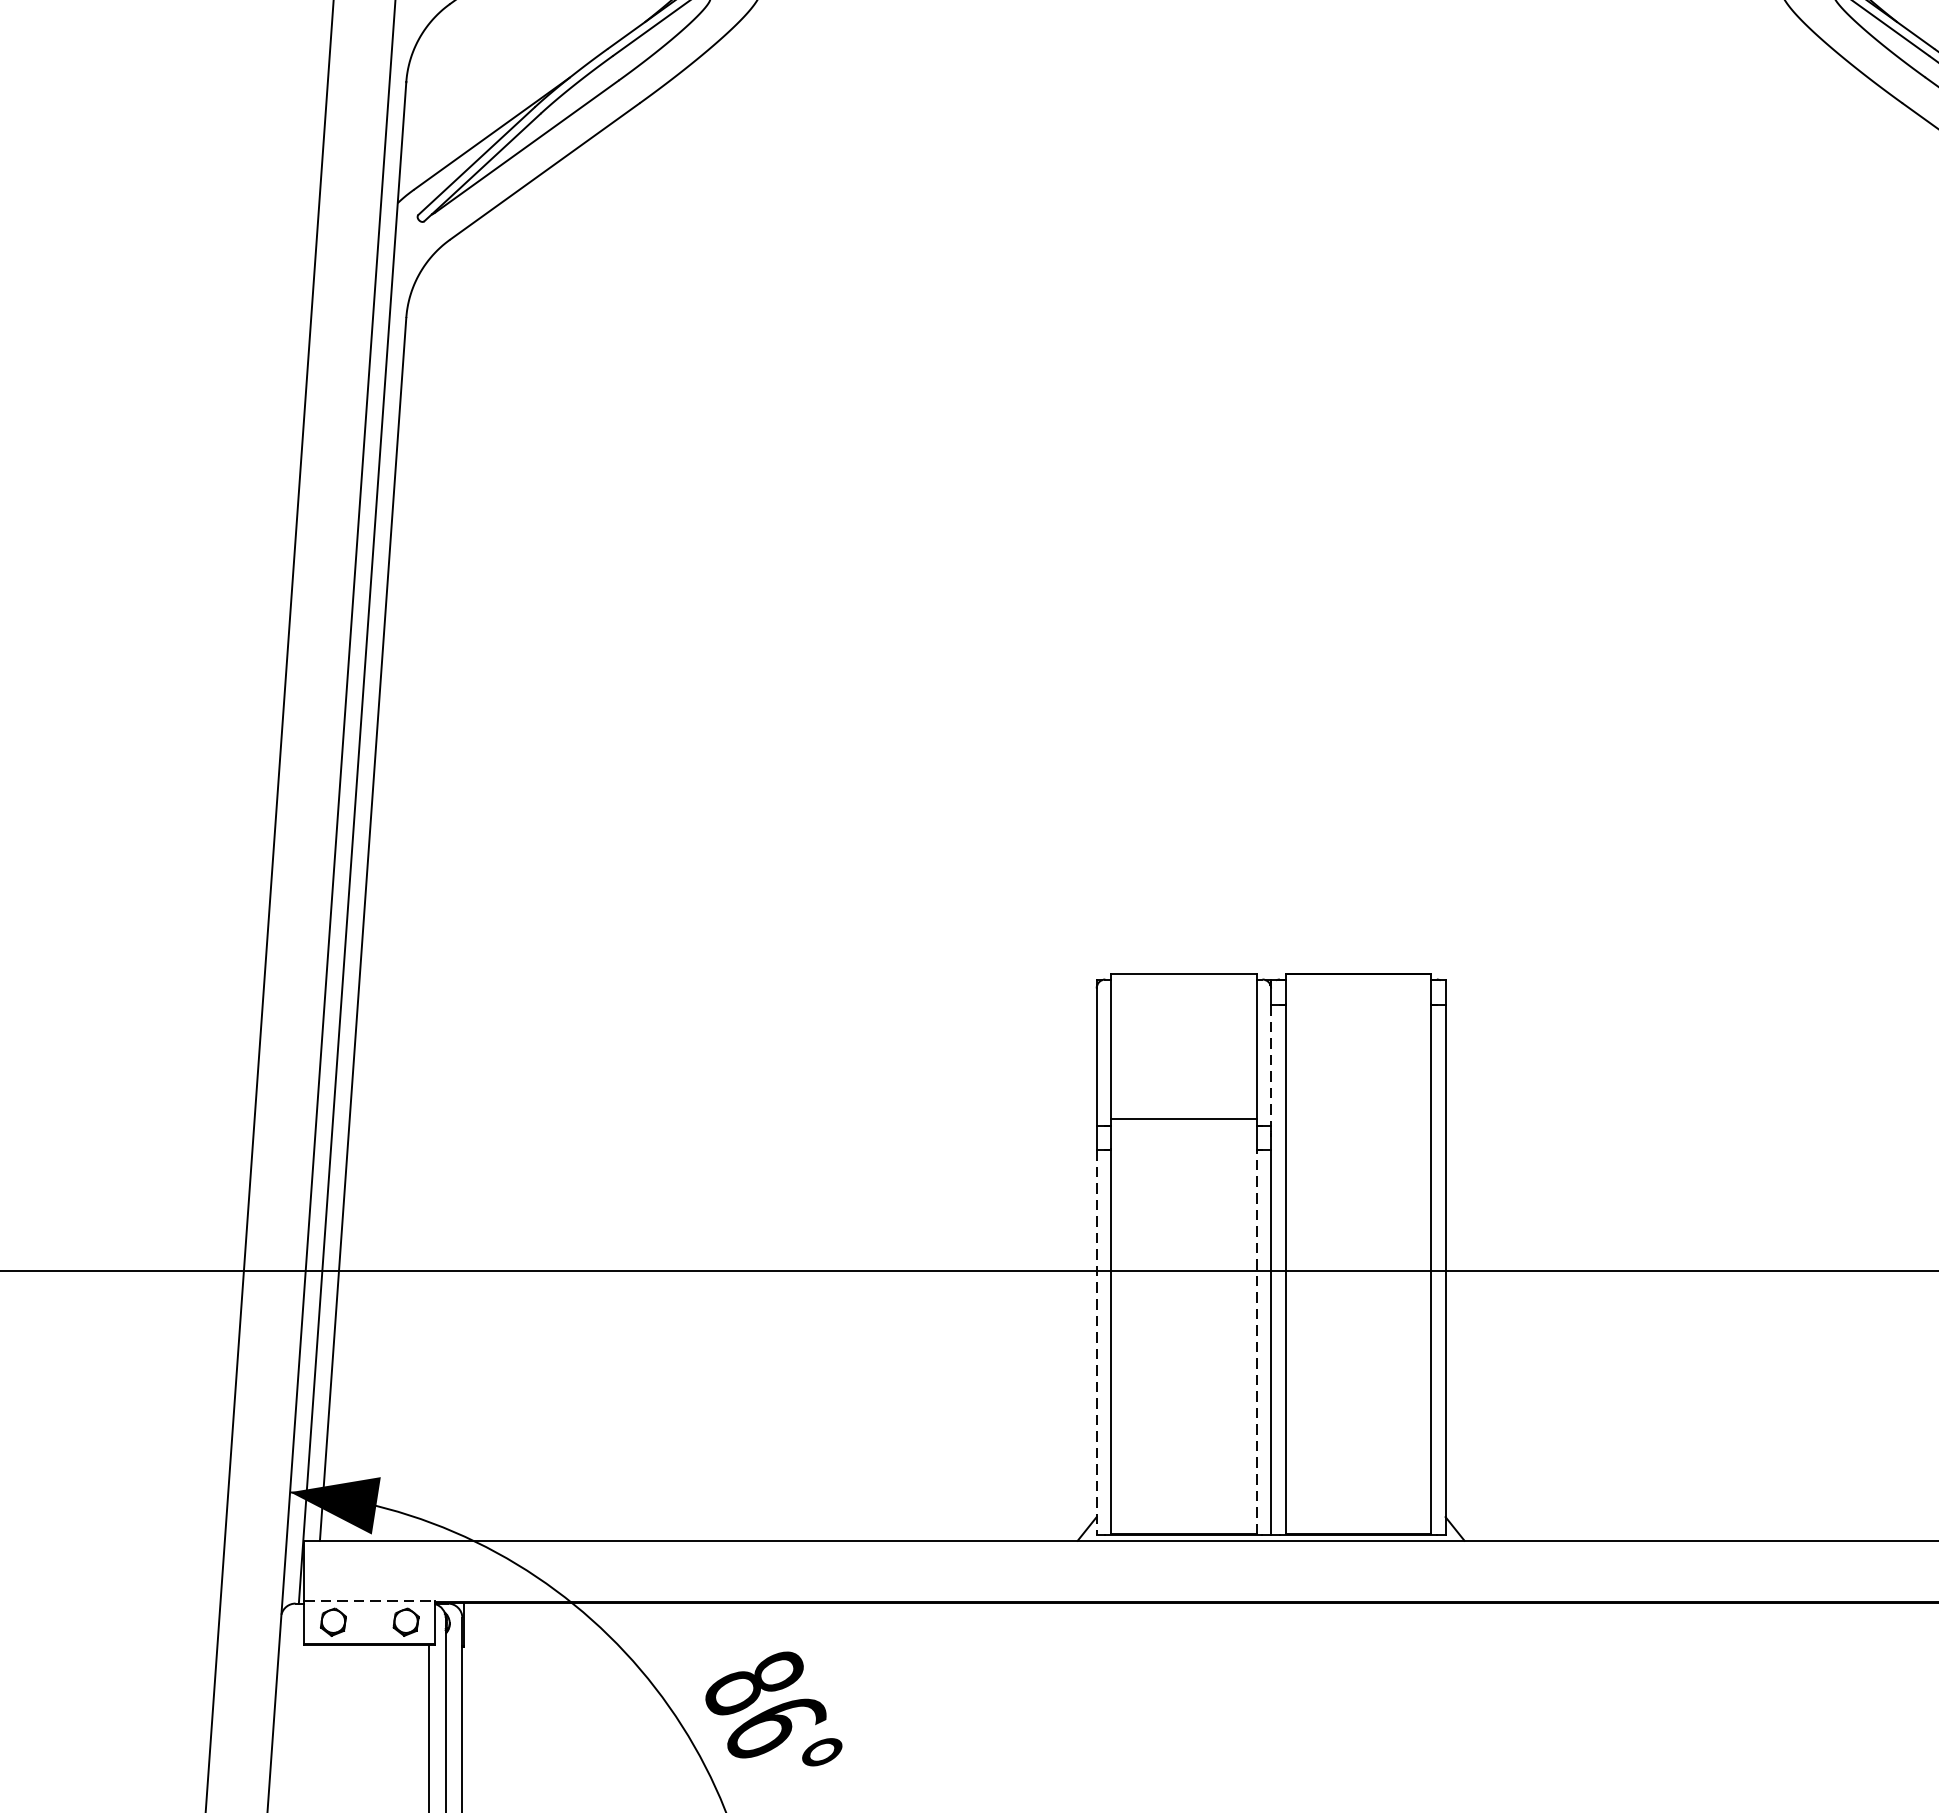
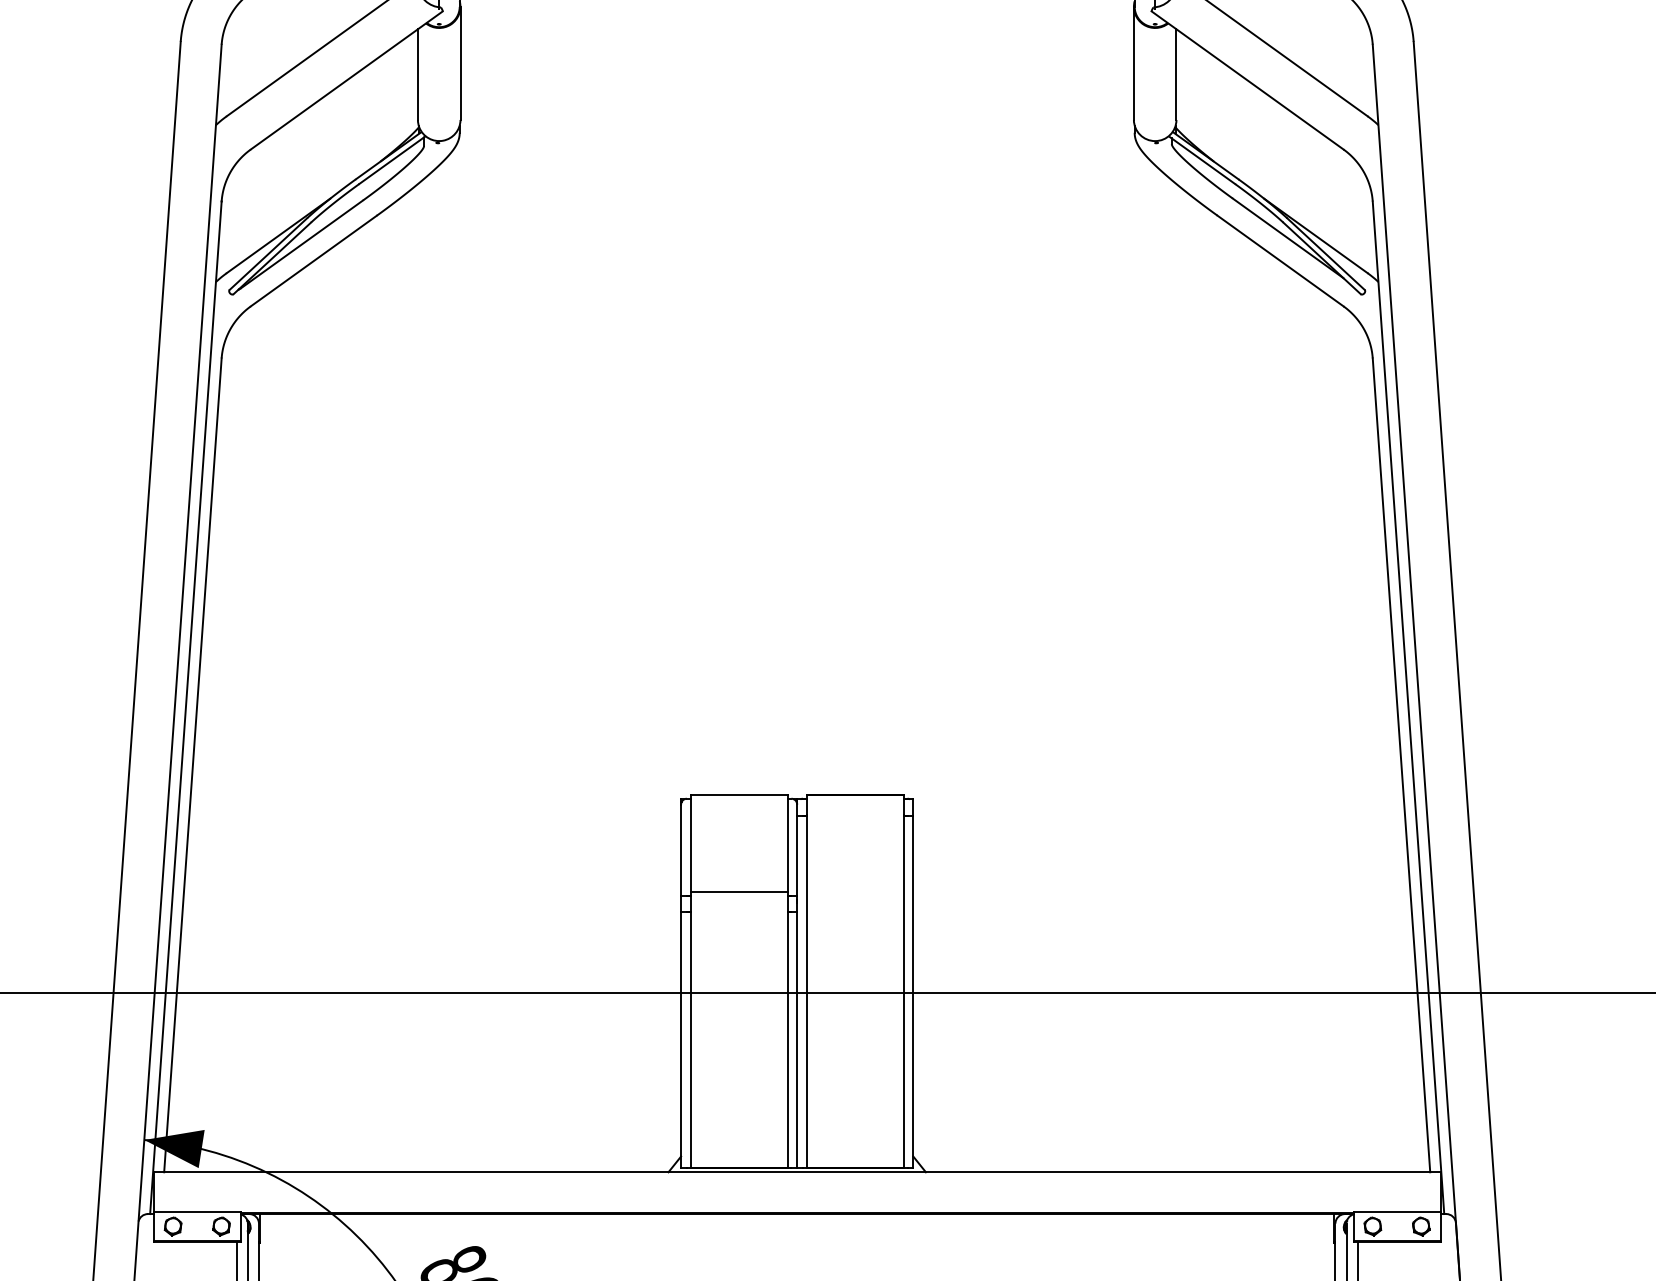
line: (1271, 1067) -> (797, 857), dashed -> solid
line: (1256, 1341) -> (787, 1039), dashed -> solid
line: (1097, 1342) -> (681, 1040), dashed -> solid
line: (370, 1601) -> (197, 1212), dashed -> solid

